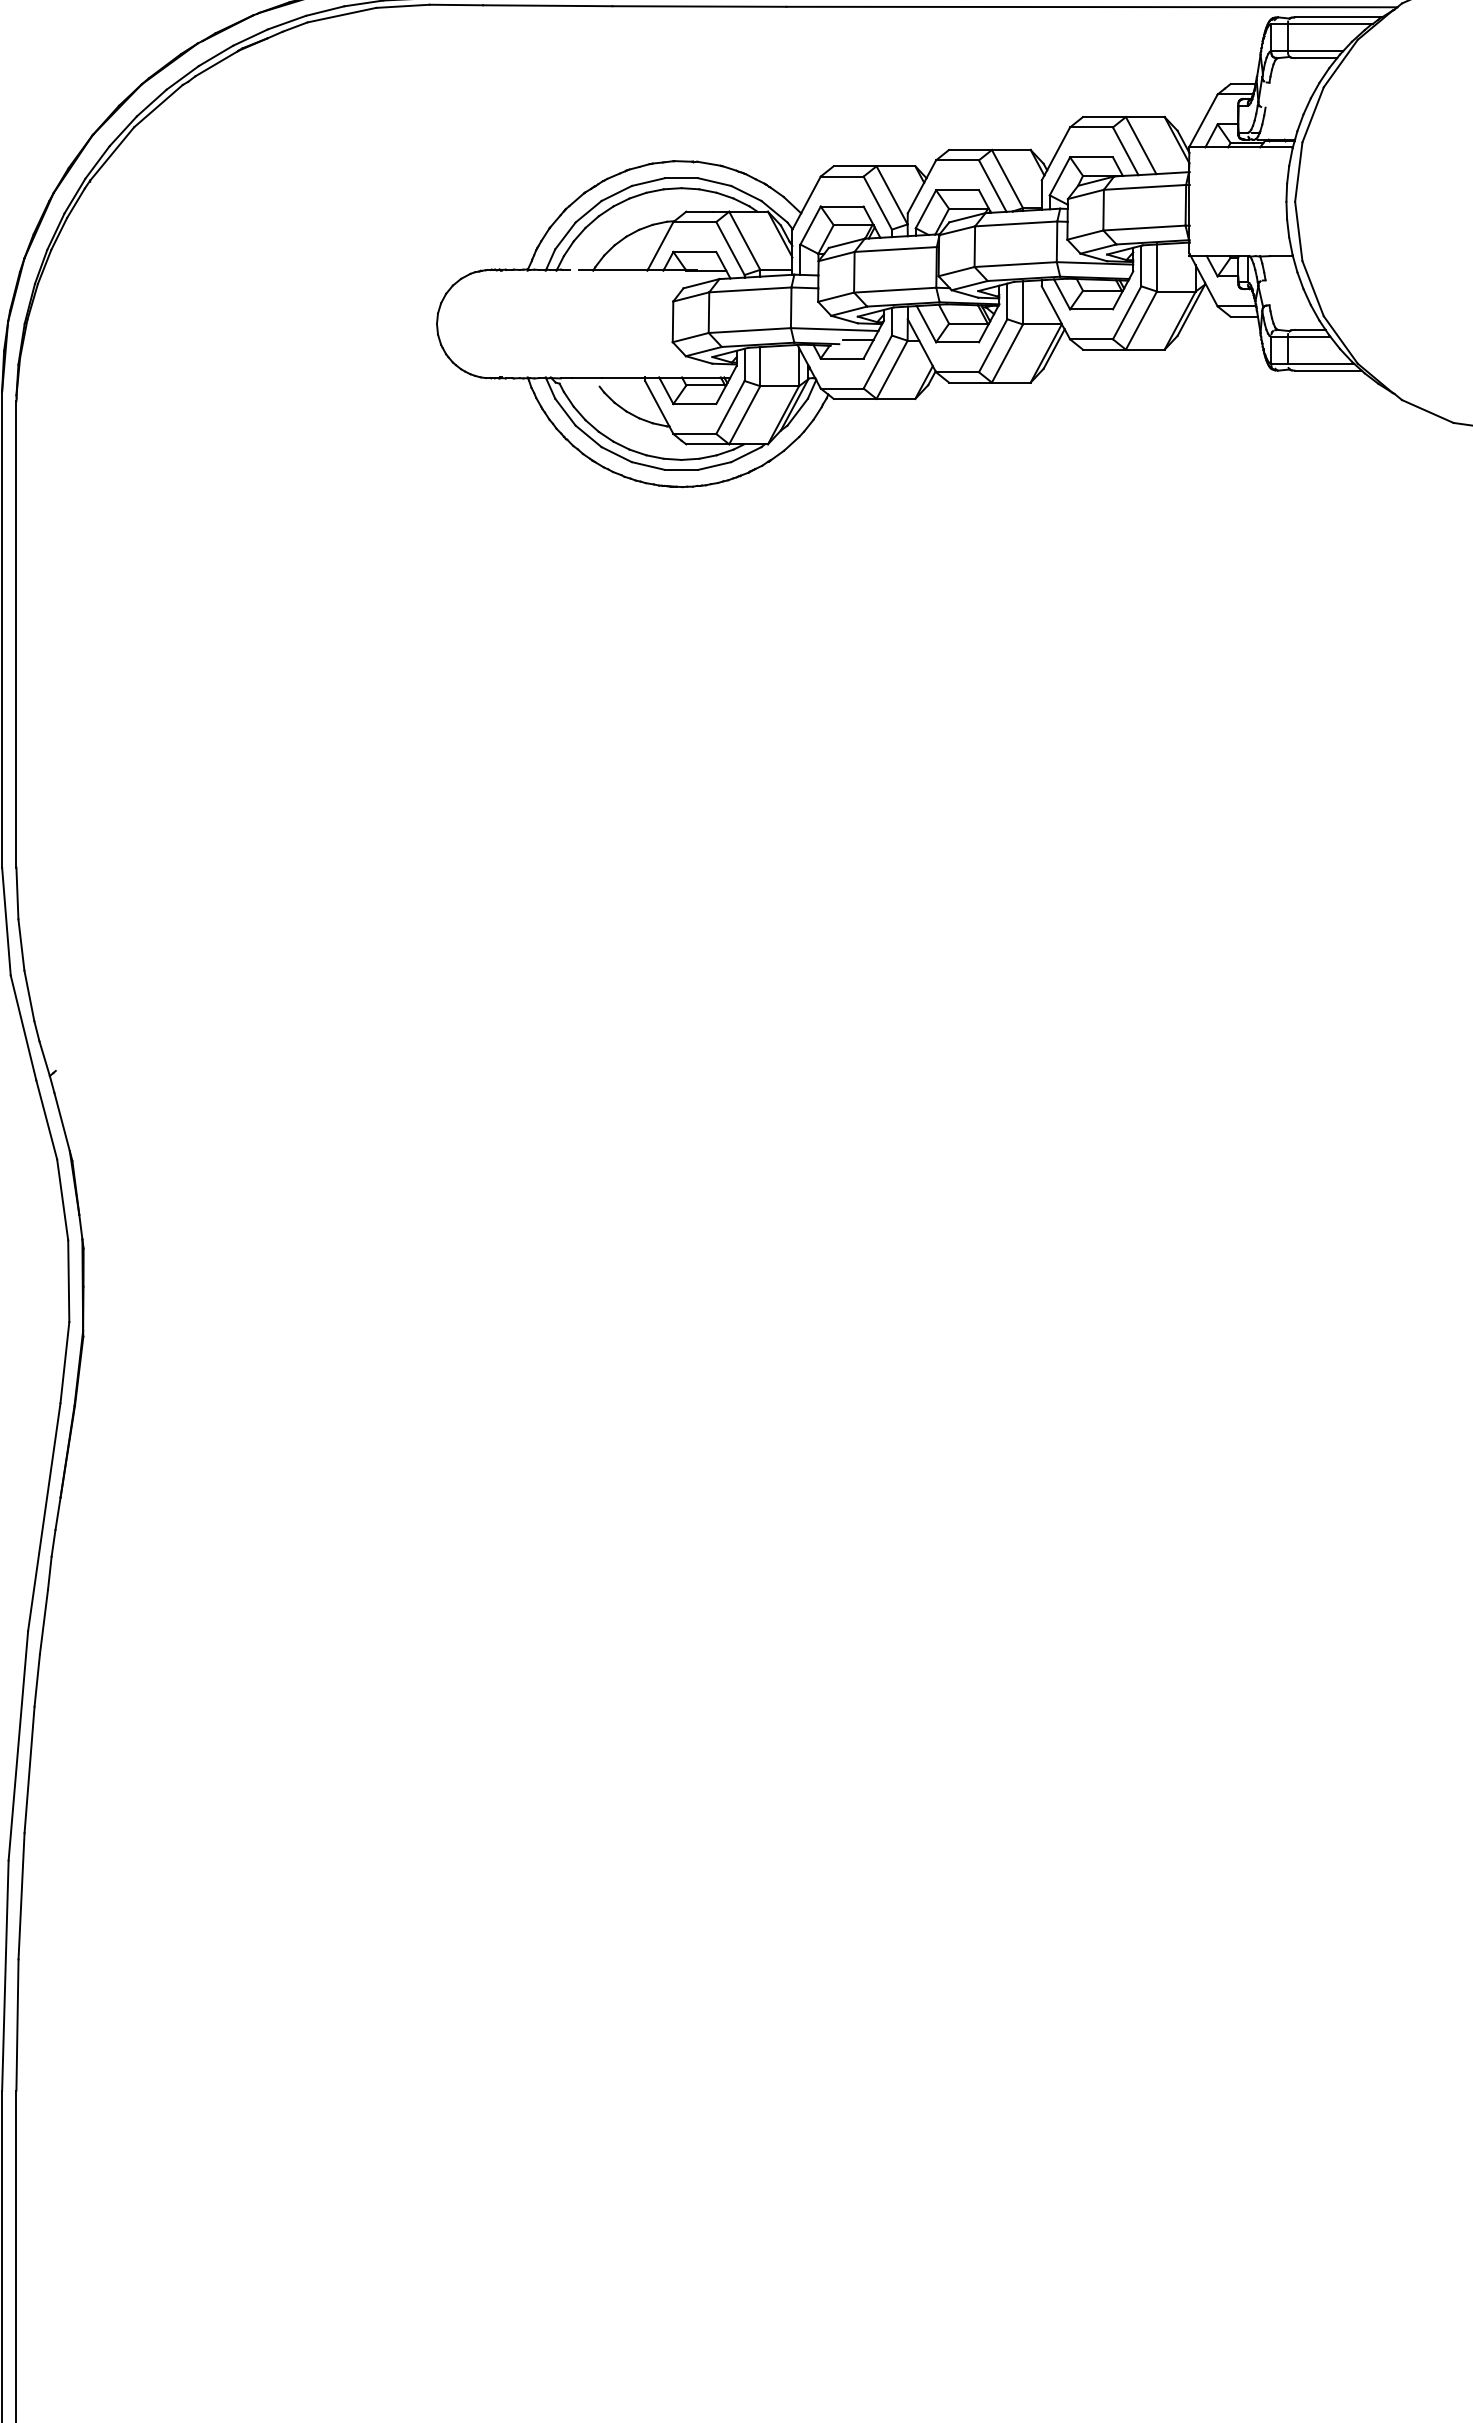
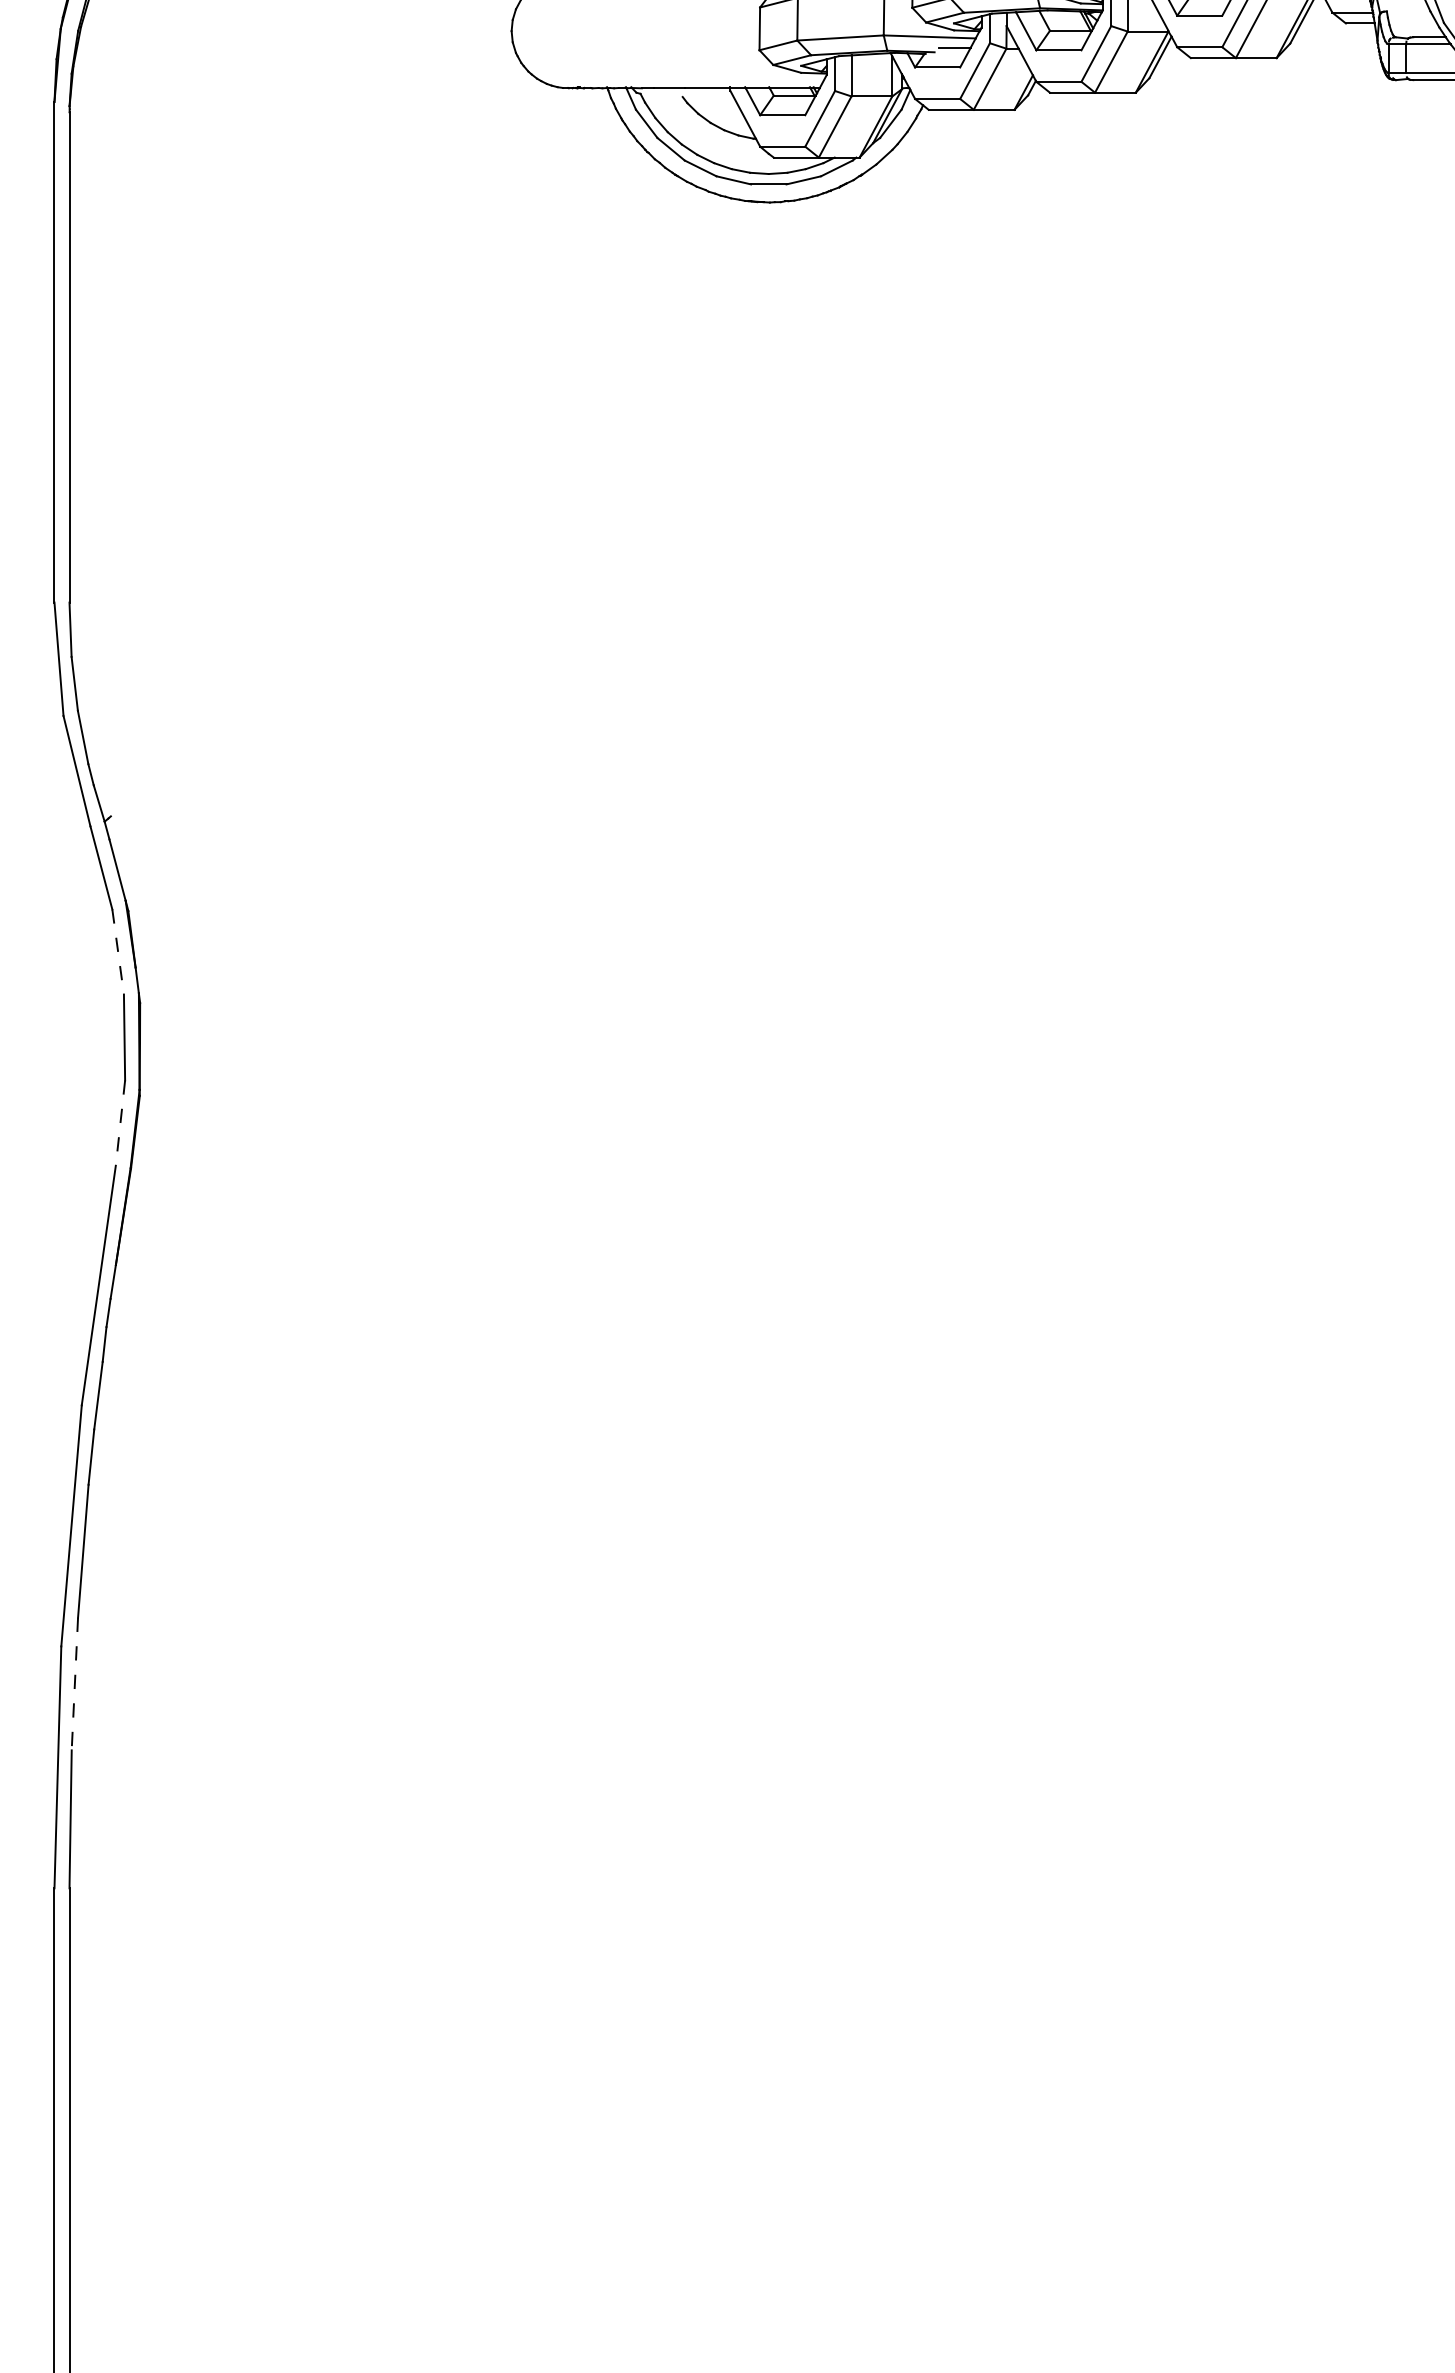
line: (62, 1199) -> (117, 951), solid -> dashed
line: (64, 1362) -> (120, 1122), solid -> dashed
line: (21, 1896) -> (74, 1684), solid -> dashed

